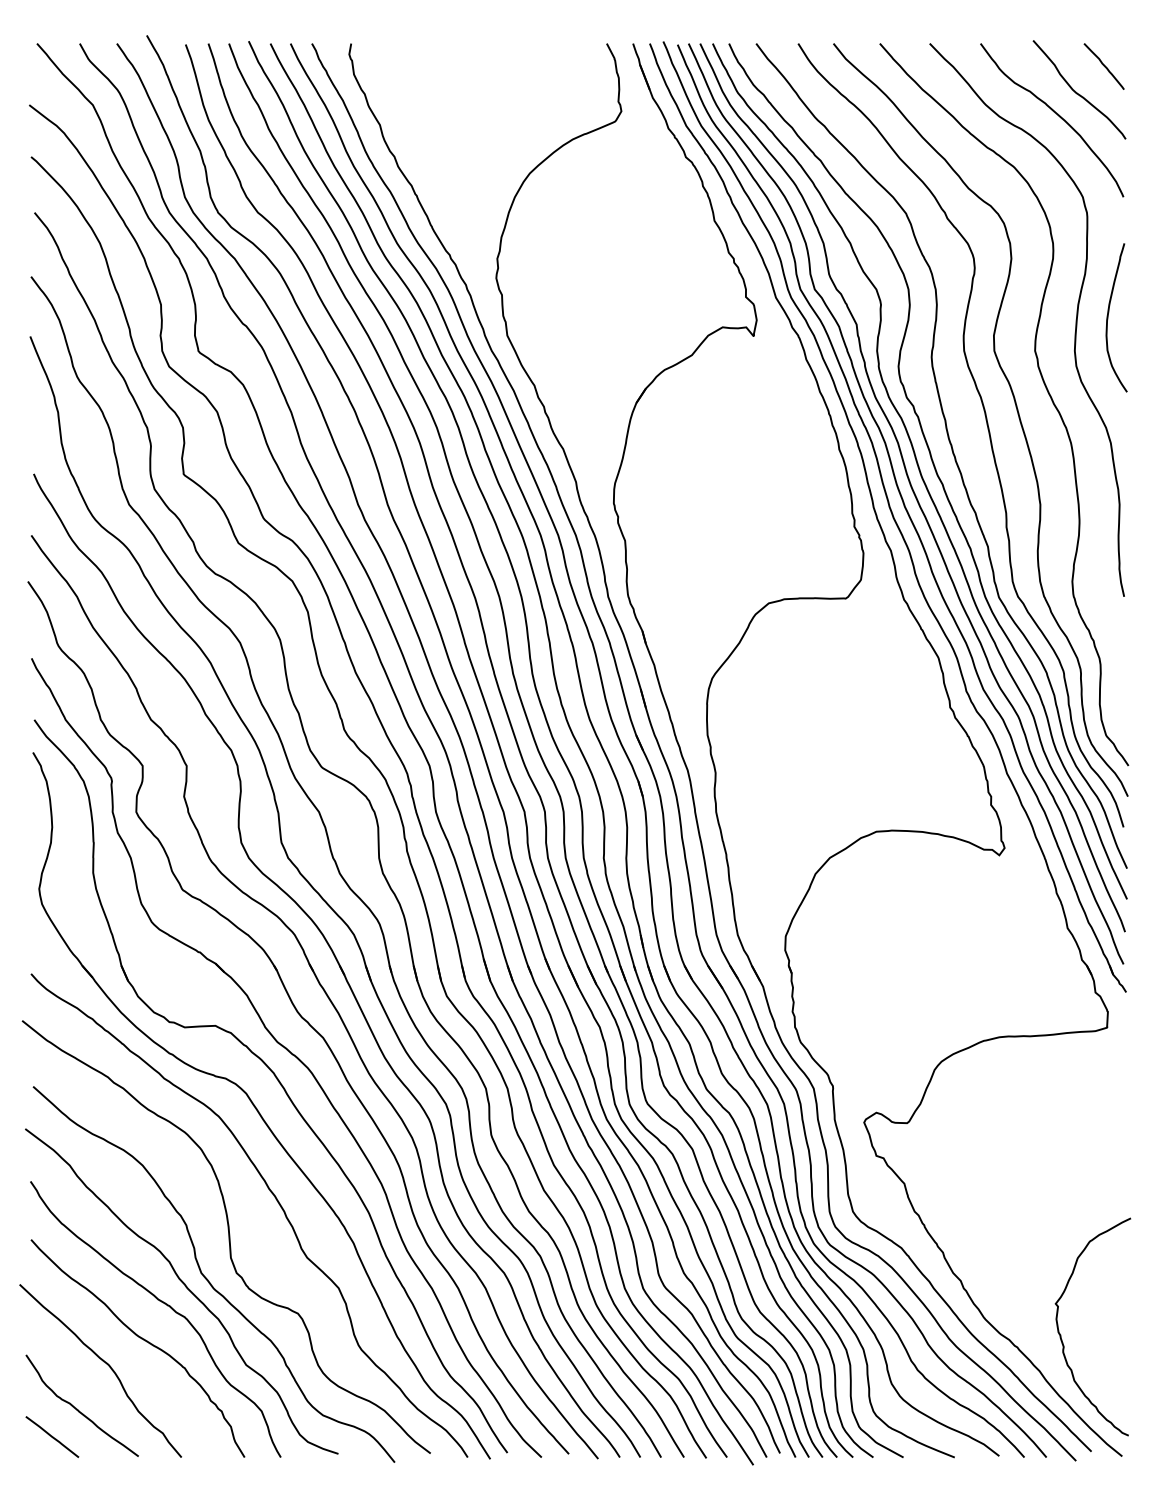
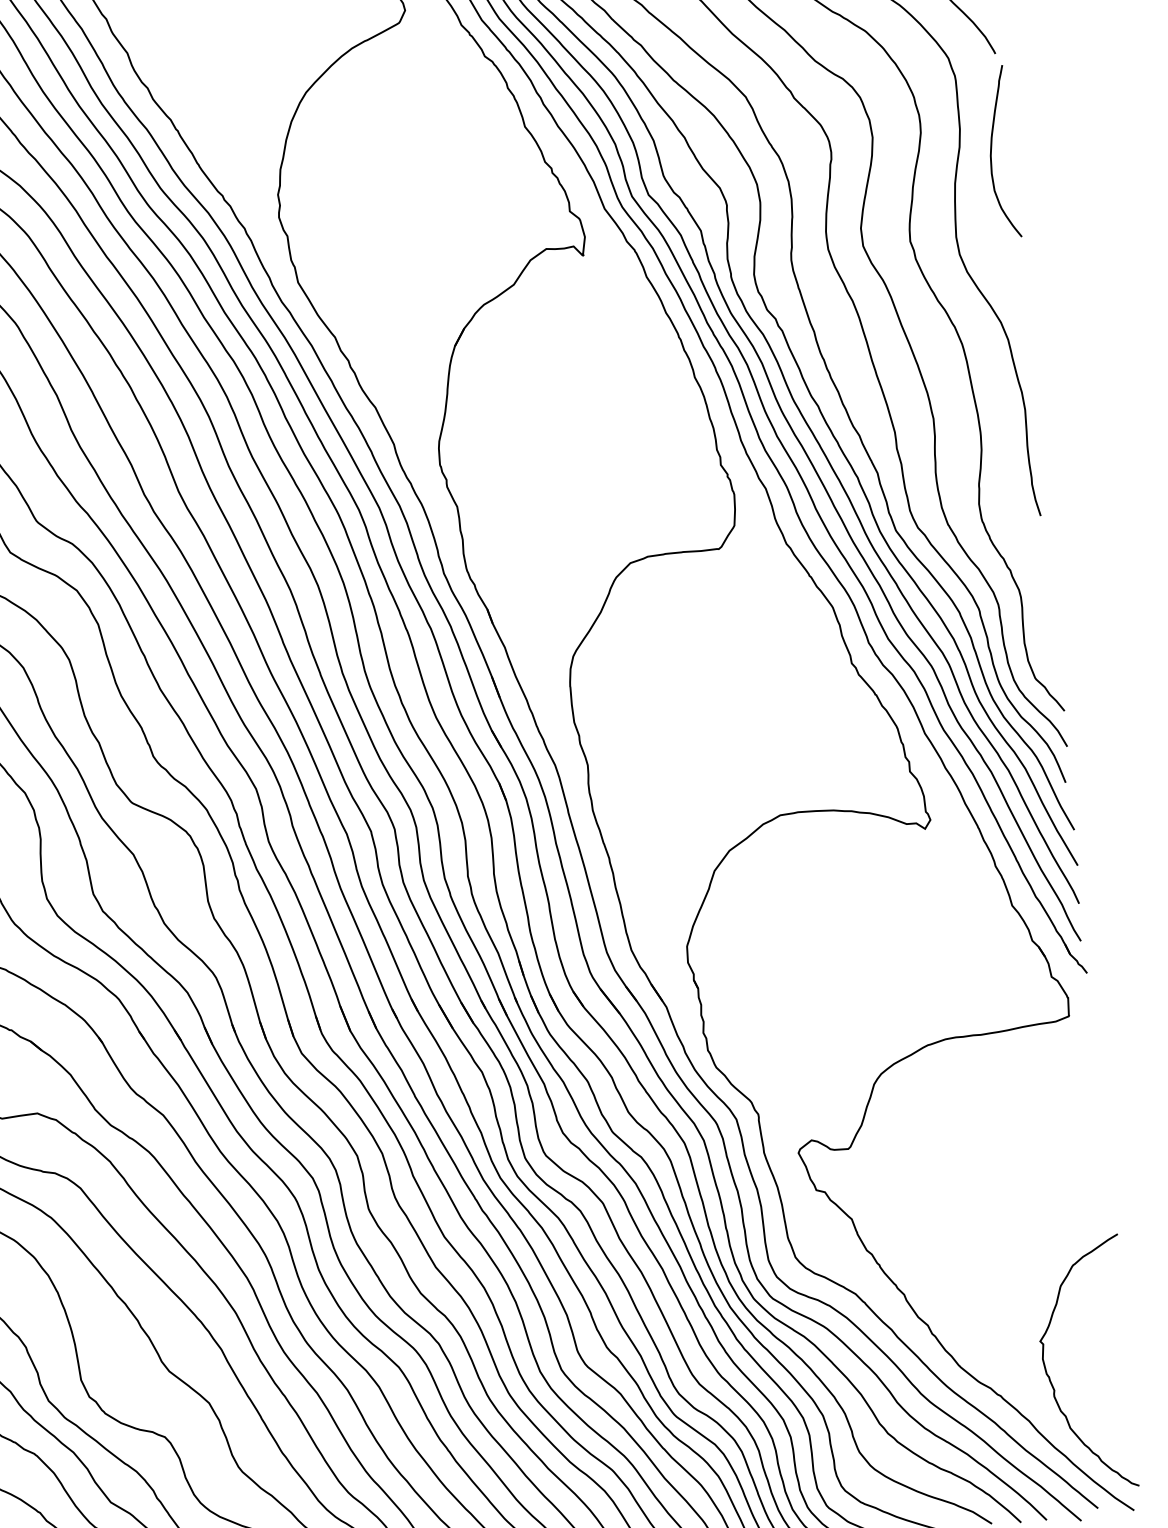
curve: (1108, 317) -> (992, 152), moved

